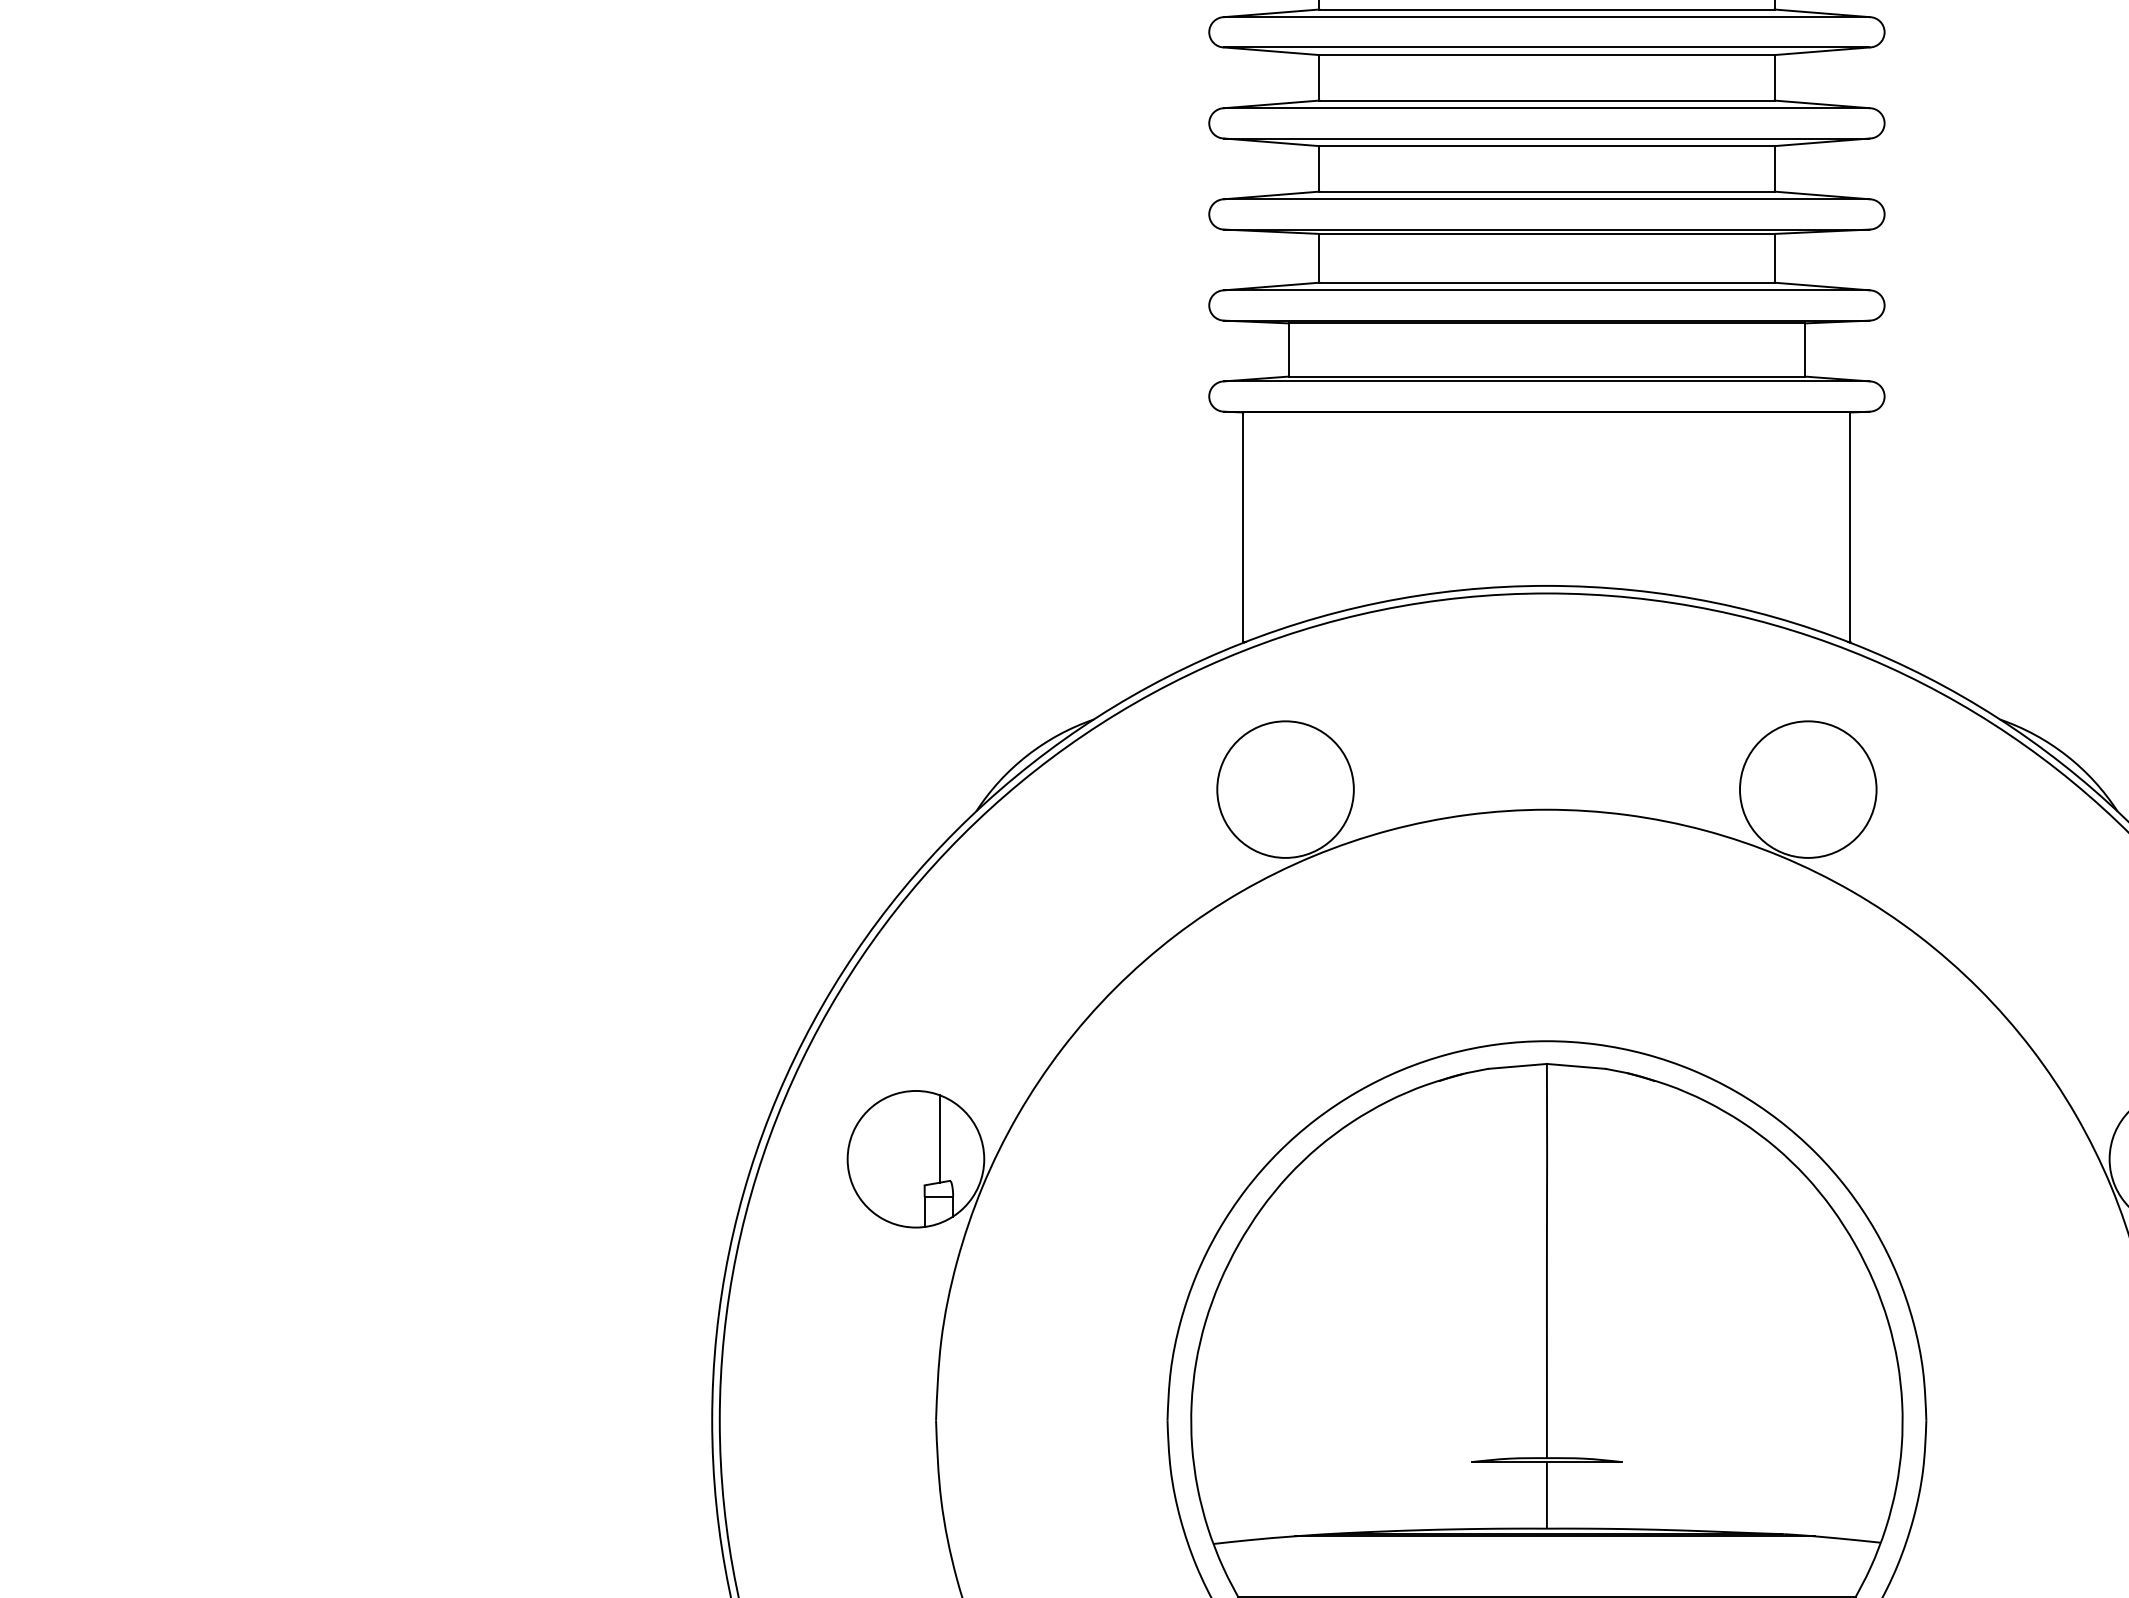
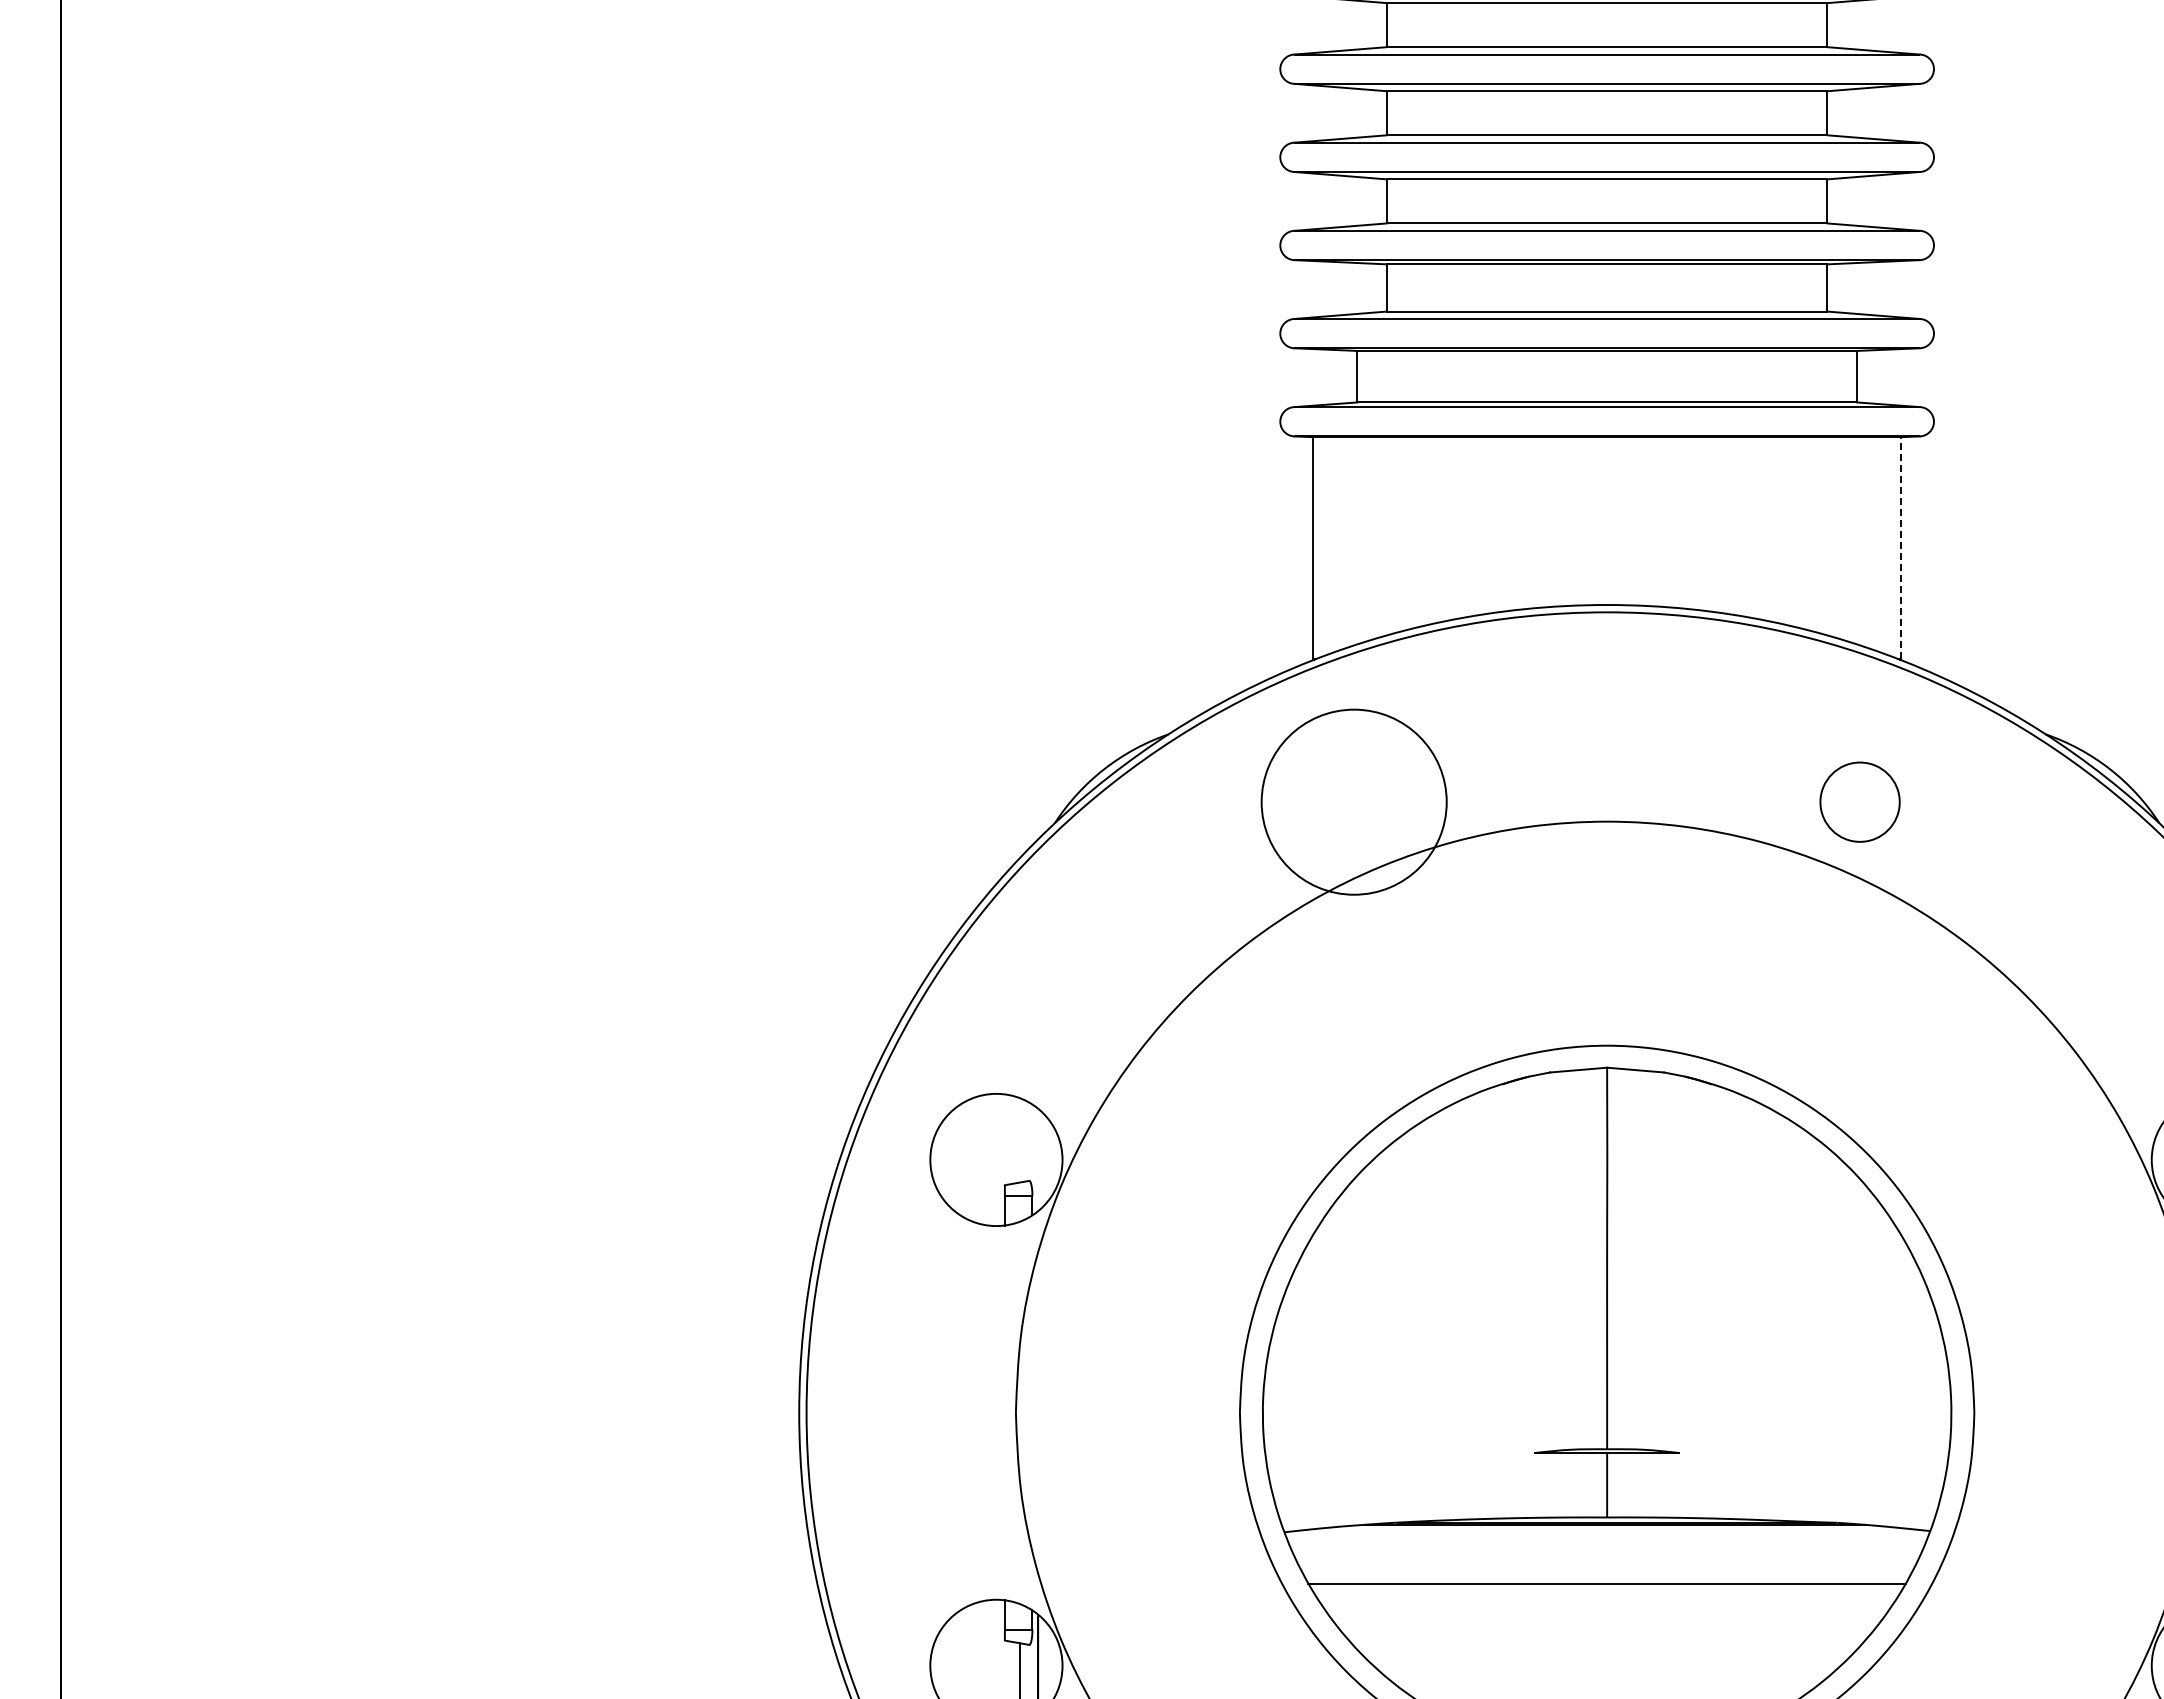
line: (1850, 526) -> (1900, 547), solid -> dashed
circle: (1285, 789) -> (1354, 802), size x1.4
circle: (1807, 789) -> (1859, 802), size x0.6
line: (939, 1139) -> (1019, 1140), removed

